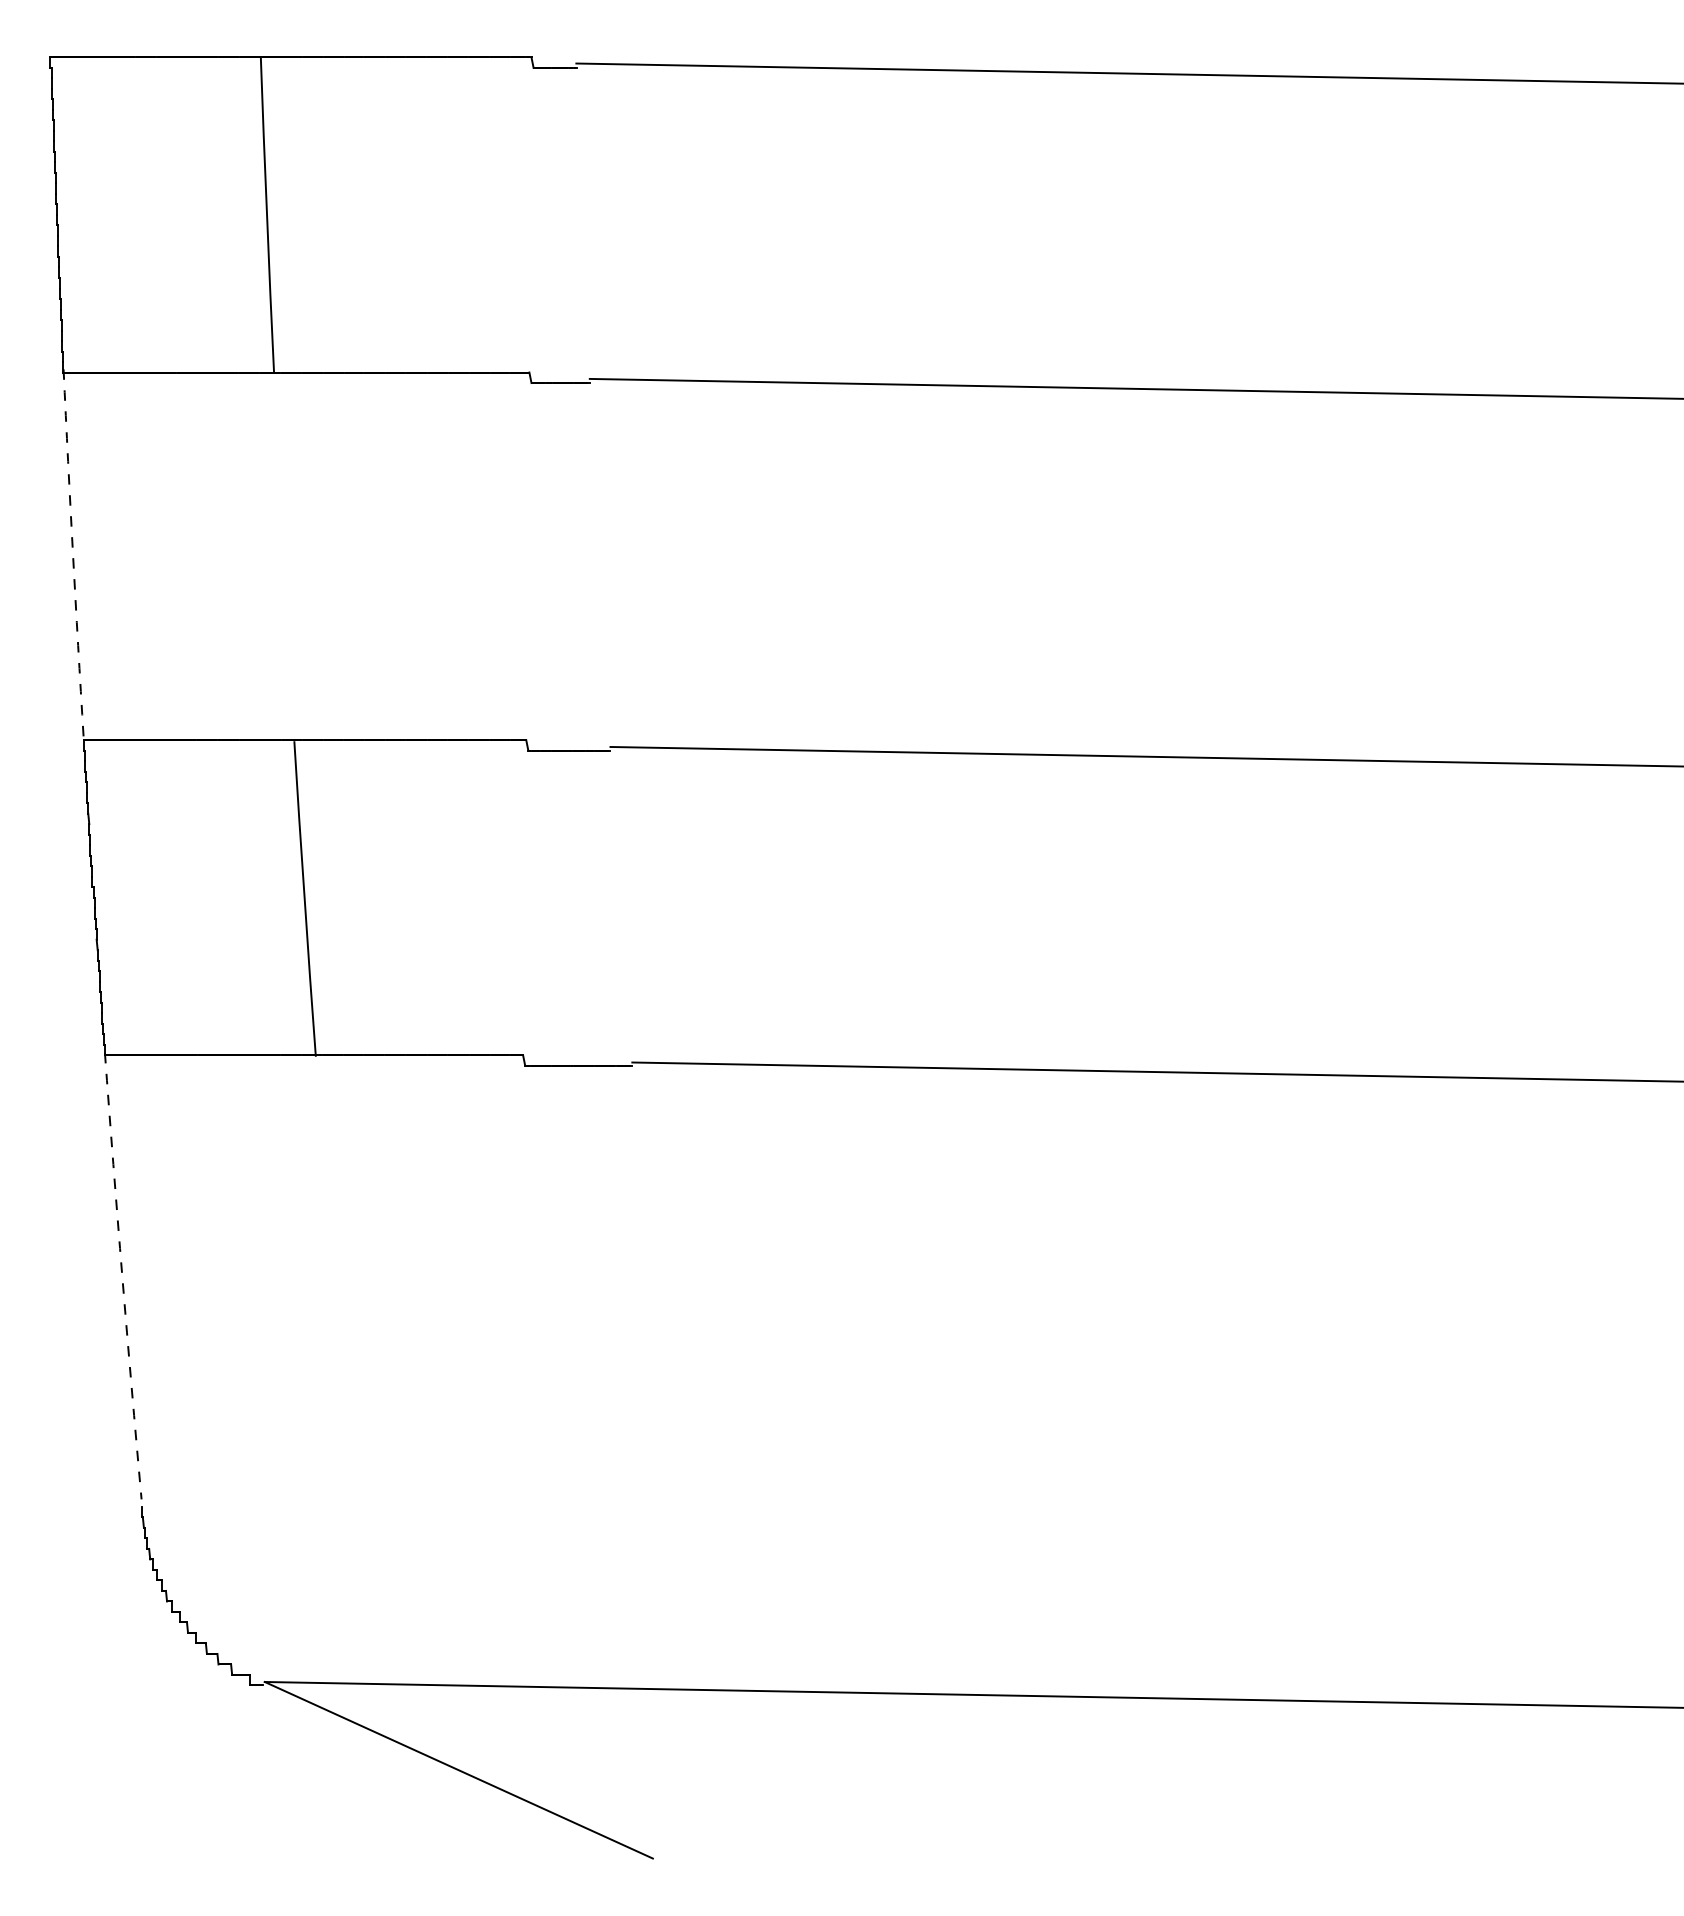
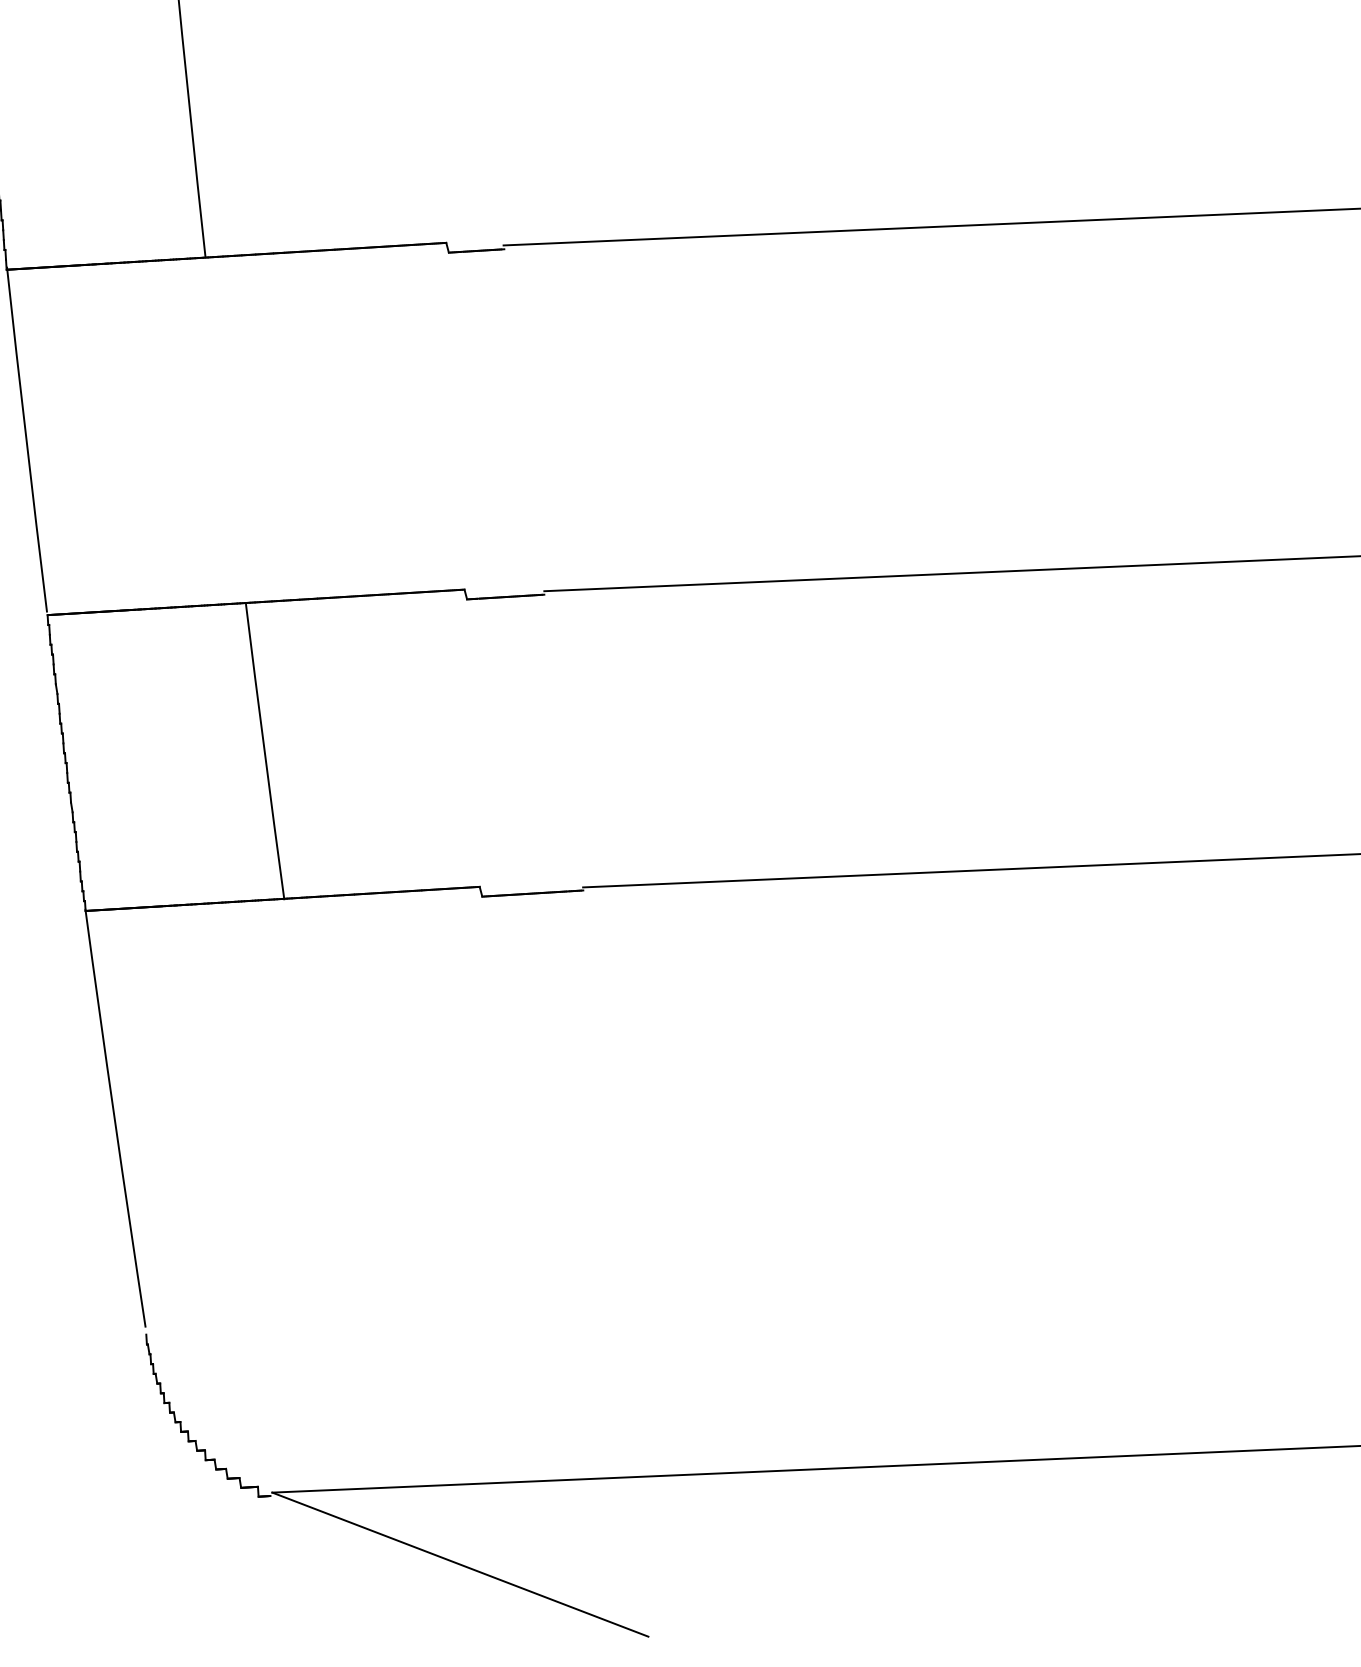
arc: (72, 553) -> (25, 439), dashed -> solid
arc: (122, 1276) -> (114, 1118), dashed -> solid

